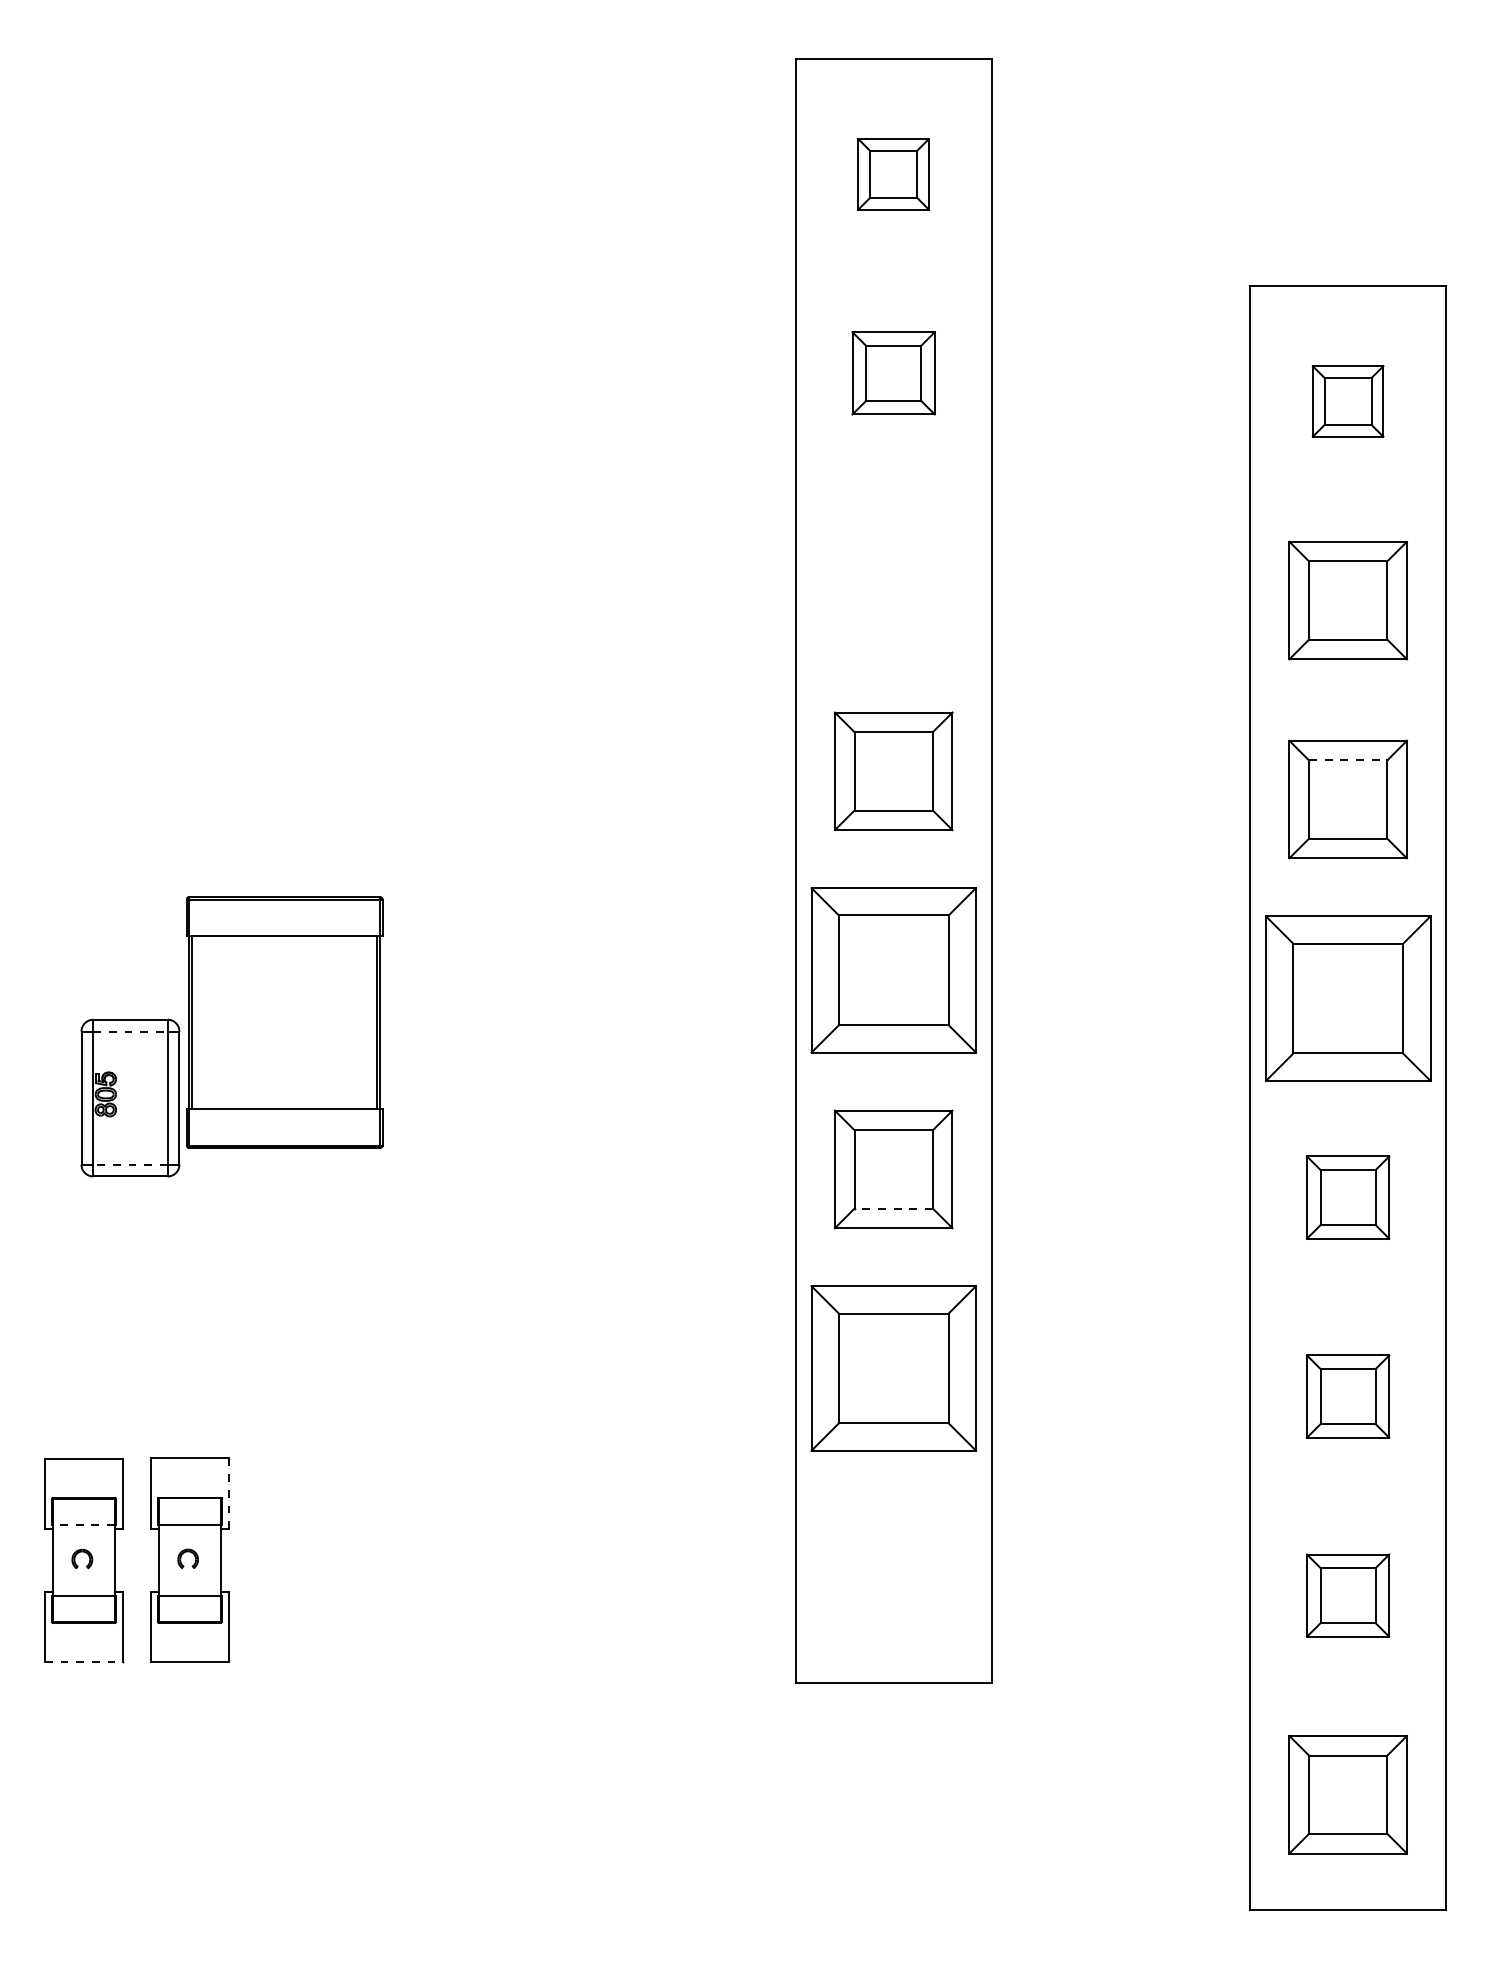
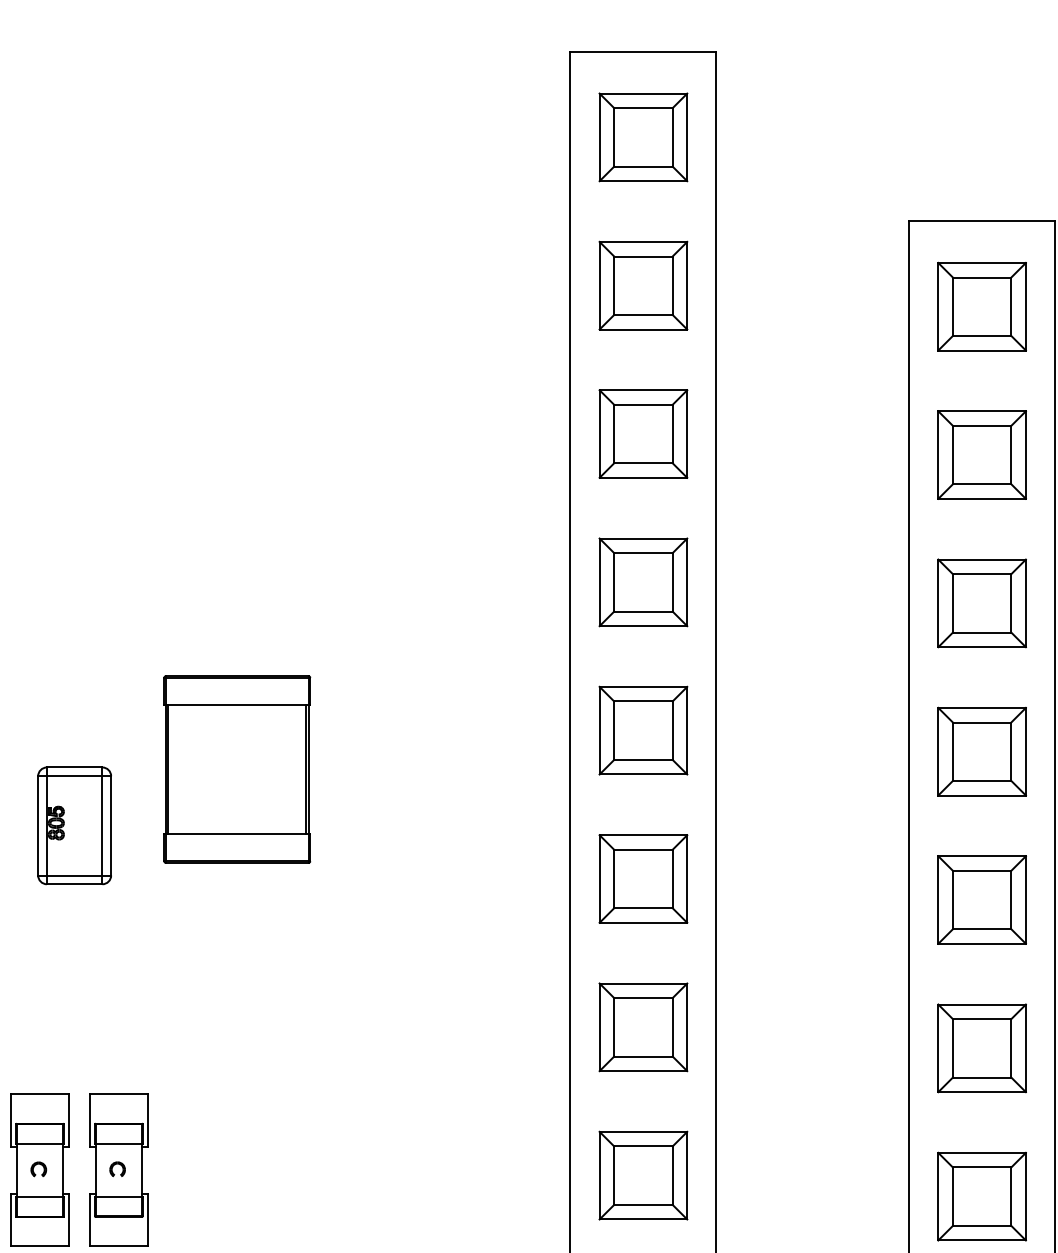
part: (893, 174) -> (643, 137), size x1.67
part: (893, 373) -> (643, 285), size x1.43
part: (1347, 401) -> (981, 306), size x1.67
part: (893, 572) -> (643, 434), added
line: (1348, 760) -> (982, 574), dashed -> solid
part: (893, 970) -> (643, 730), size x0.71
part: (1347, 998) -> (981, 751), size x0.71
part: (284, 1022) -> (237, 769), moved
line: (130, 1031) -> (74, 776), dashed -> solid
line: (129, 1164) -> (73, 875), dashed -> solid
part: (1347, 1197) -> (981, 899), size x1.43
line: (893, 1208) -> (643, 908), dashed -> solid
part: (893, 1368) -> (643, 1027), size x0.71
part: (1347, 1396) -> (981, 1048), size x1.43
line: (228, 1493) -> (147, 1120), dashed -> solid
line: (84, 1525) -> (40, 1144), dashed -> solid
part: (893, 1567) -> (643, 1175), added
part: (1347, 1595) -> (981, 1196), size x1.43
line: (84, 1662) -> (40, 1246), dashed -> solid

